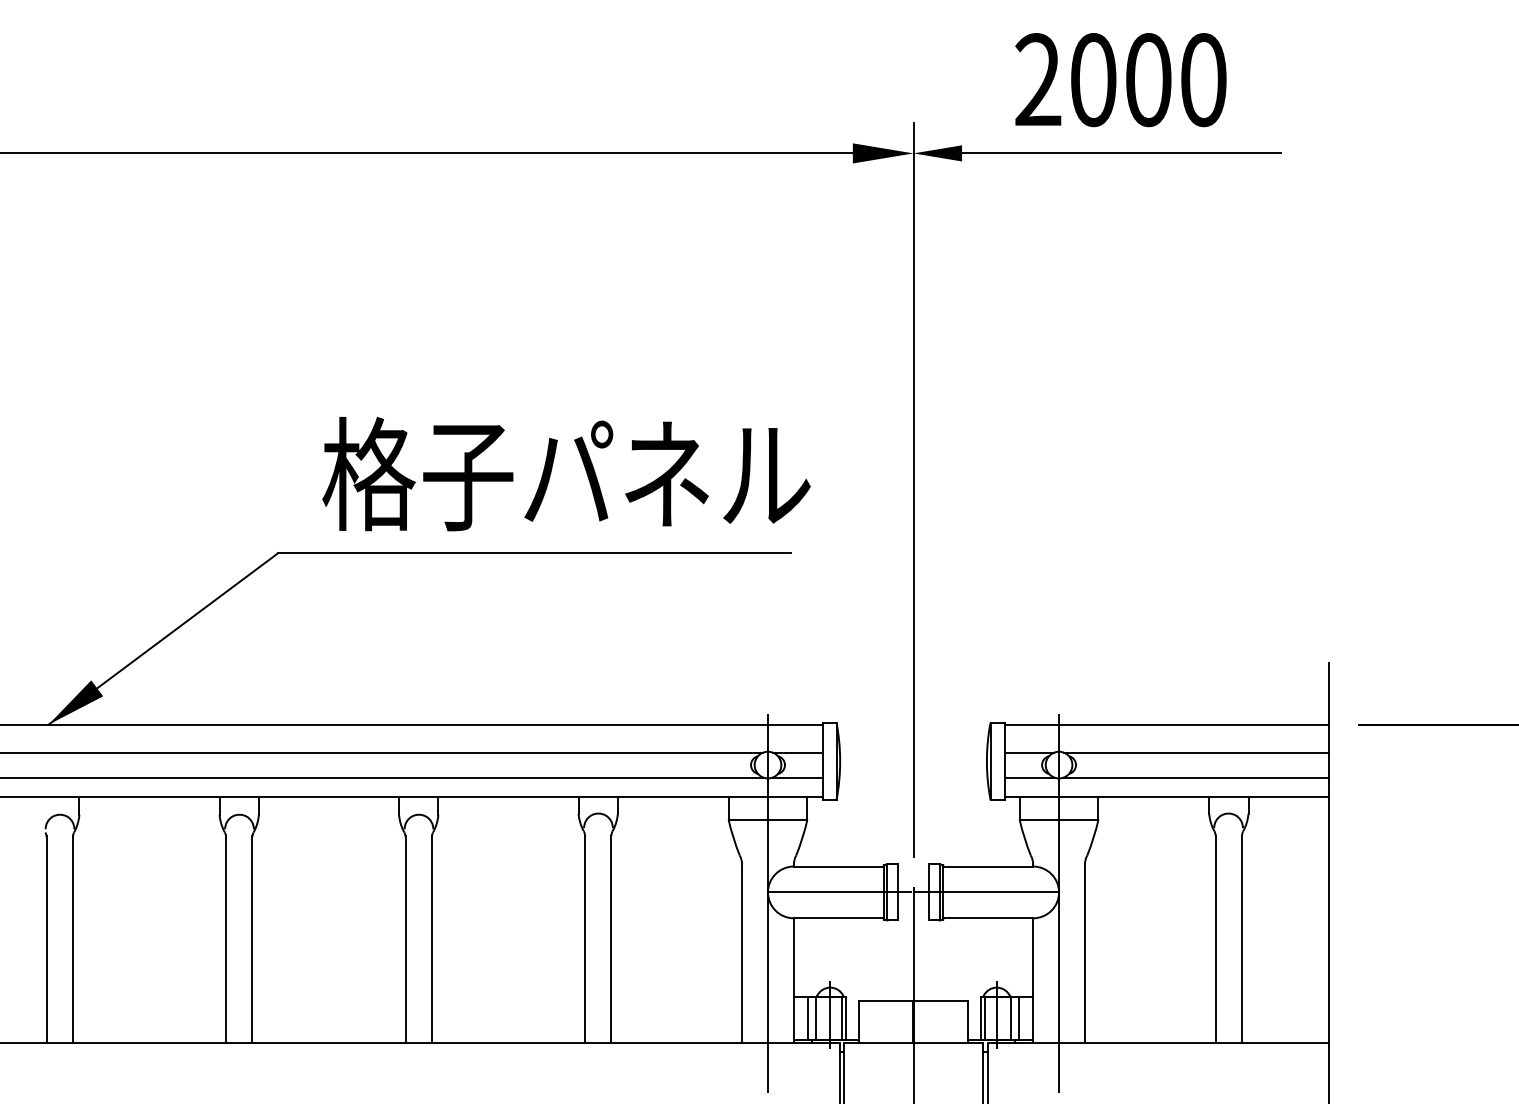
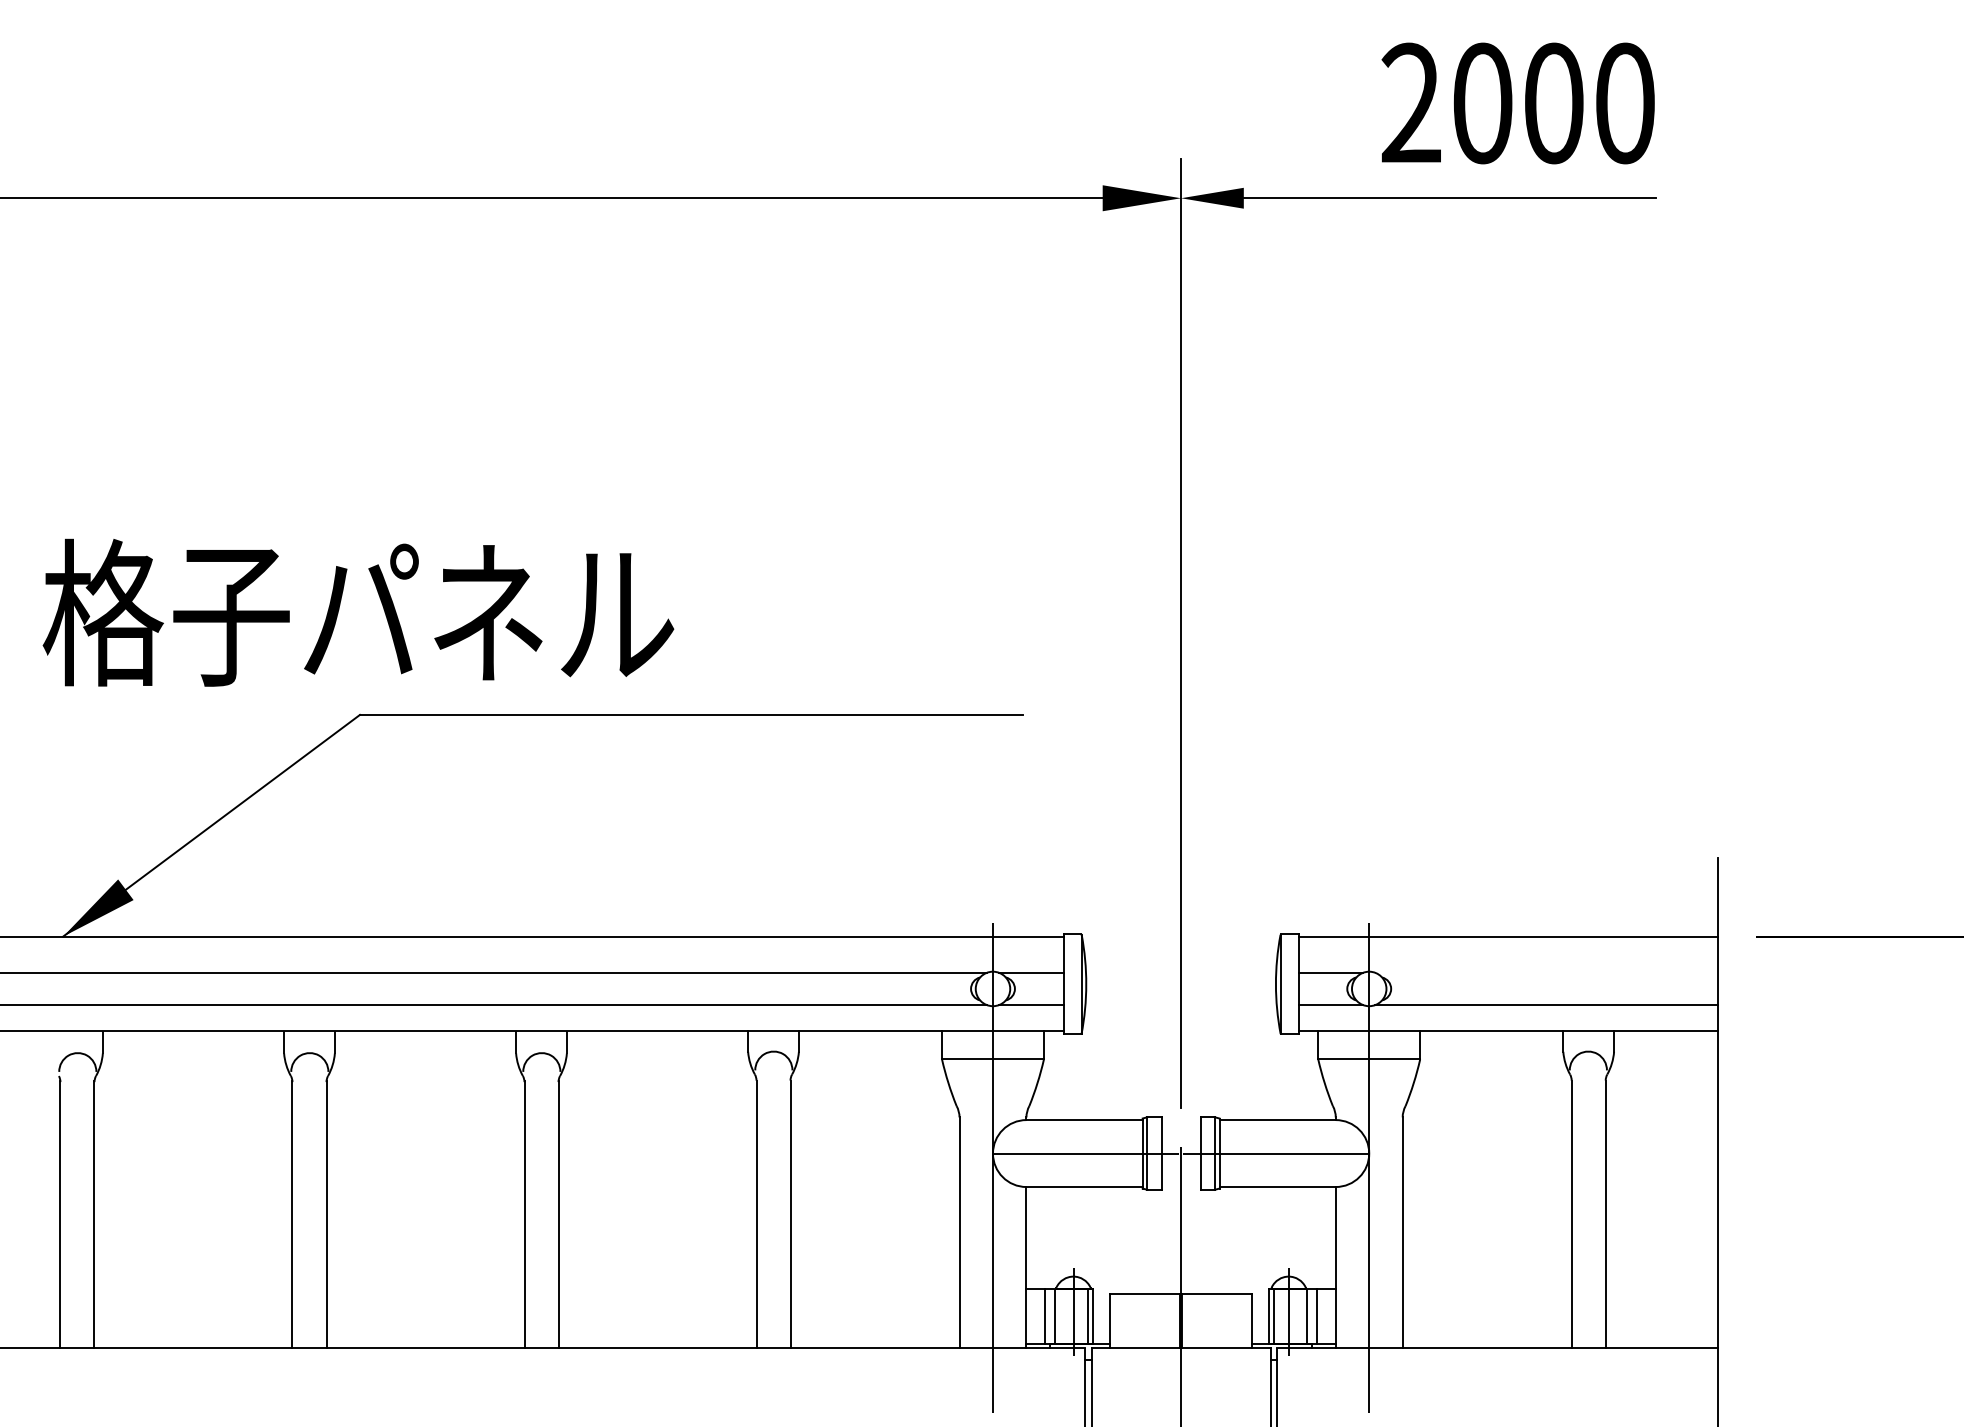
text: (1120, 80) -> (1517, 103), moved
text: (566, 473) -> (358, 612), moved
line: (1196, 752) -> (1546, 972), removed

